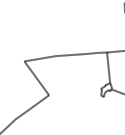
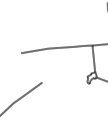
line: (36, 77) -> (31, 67), removed

